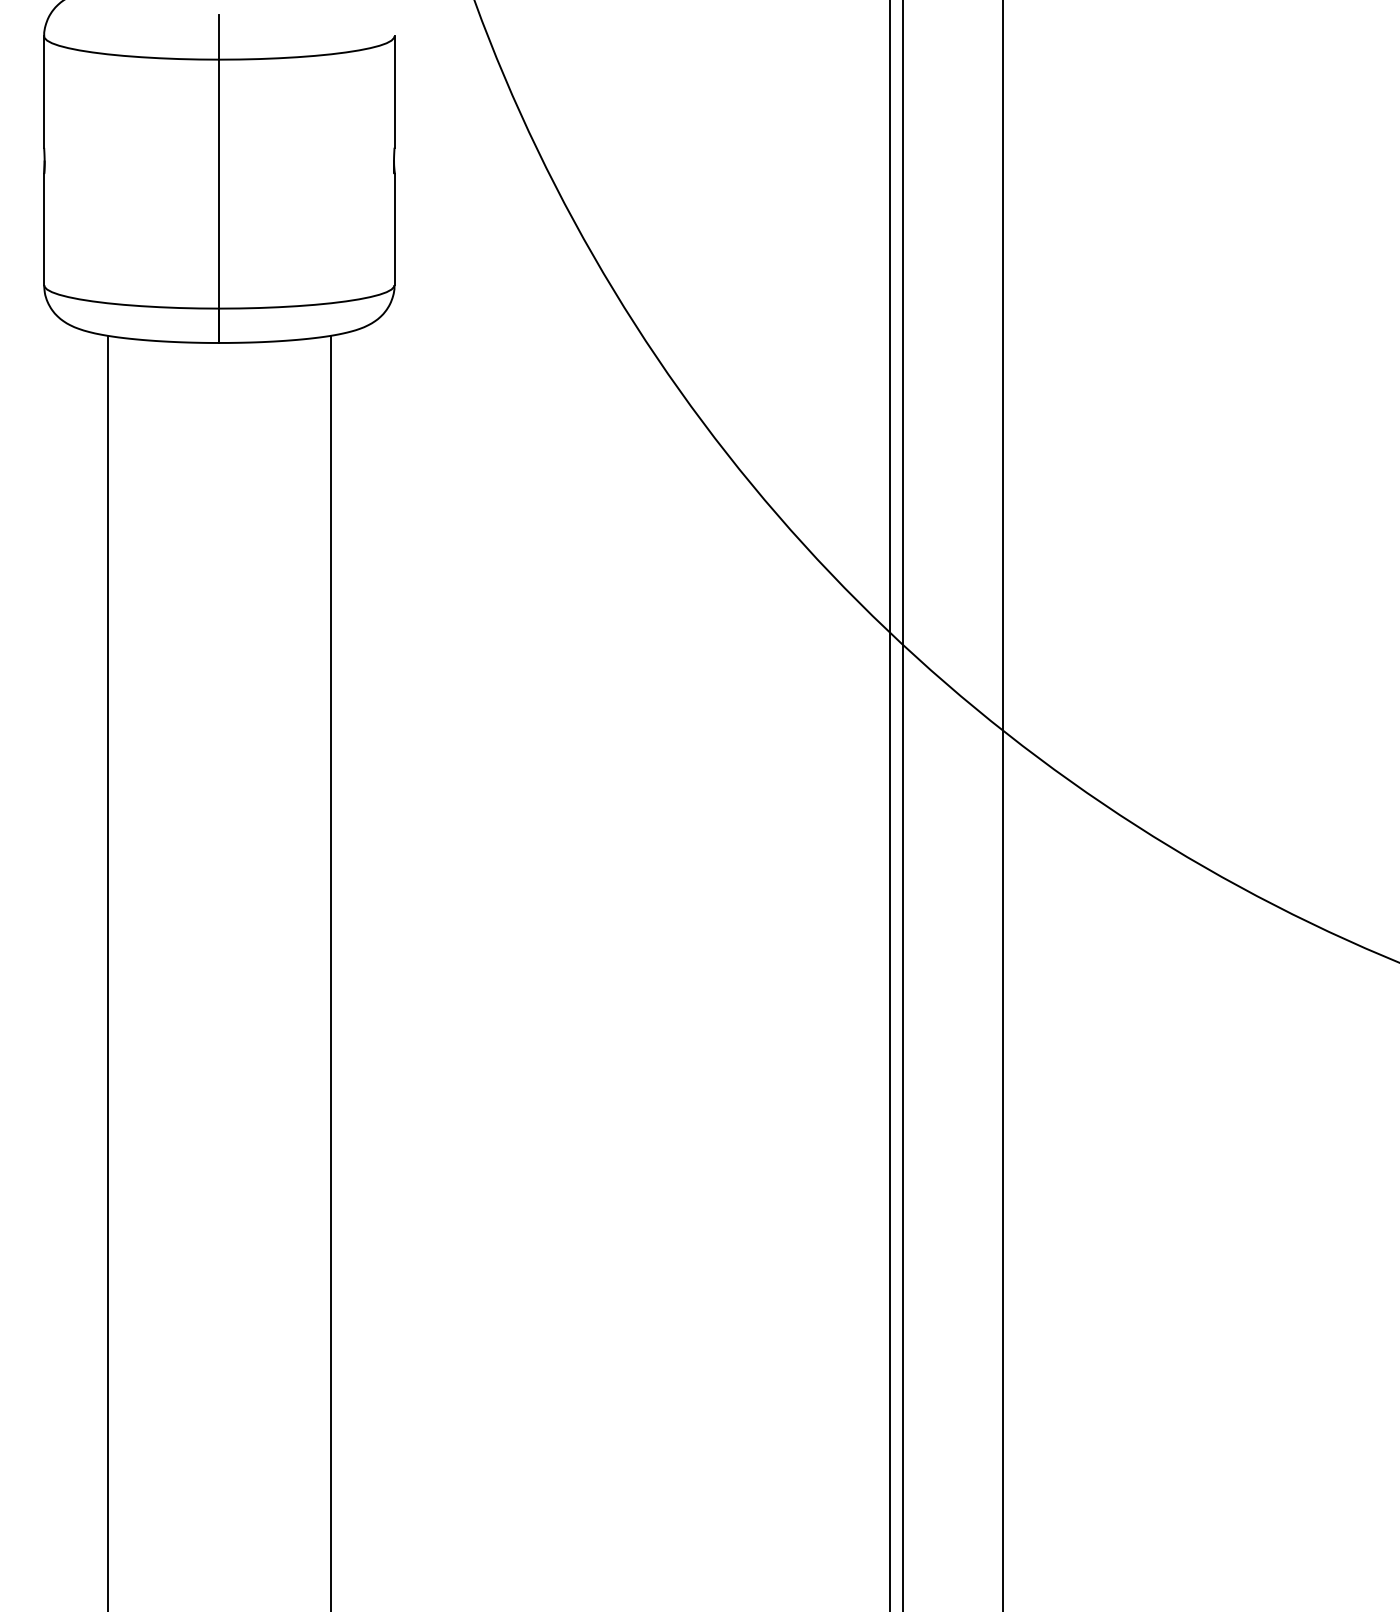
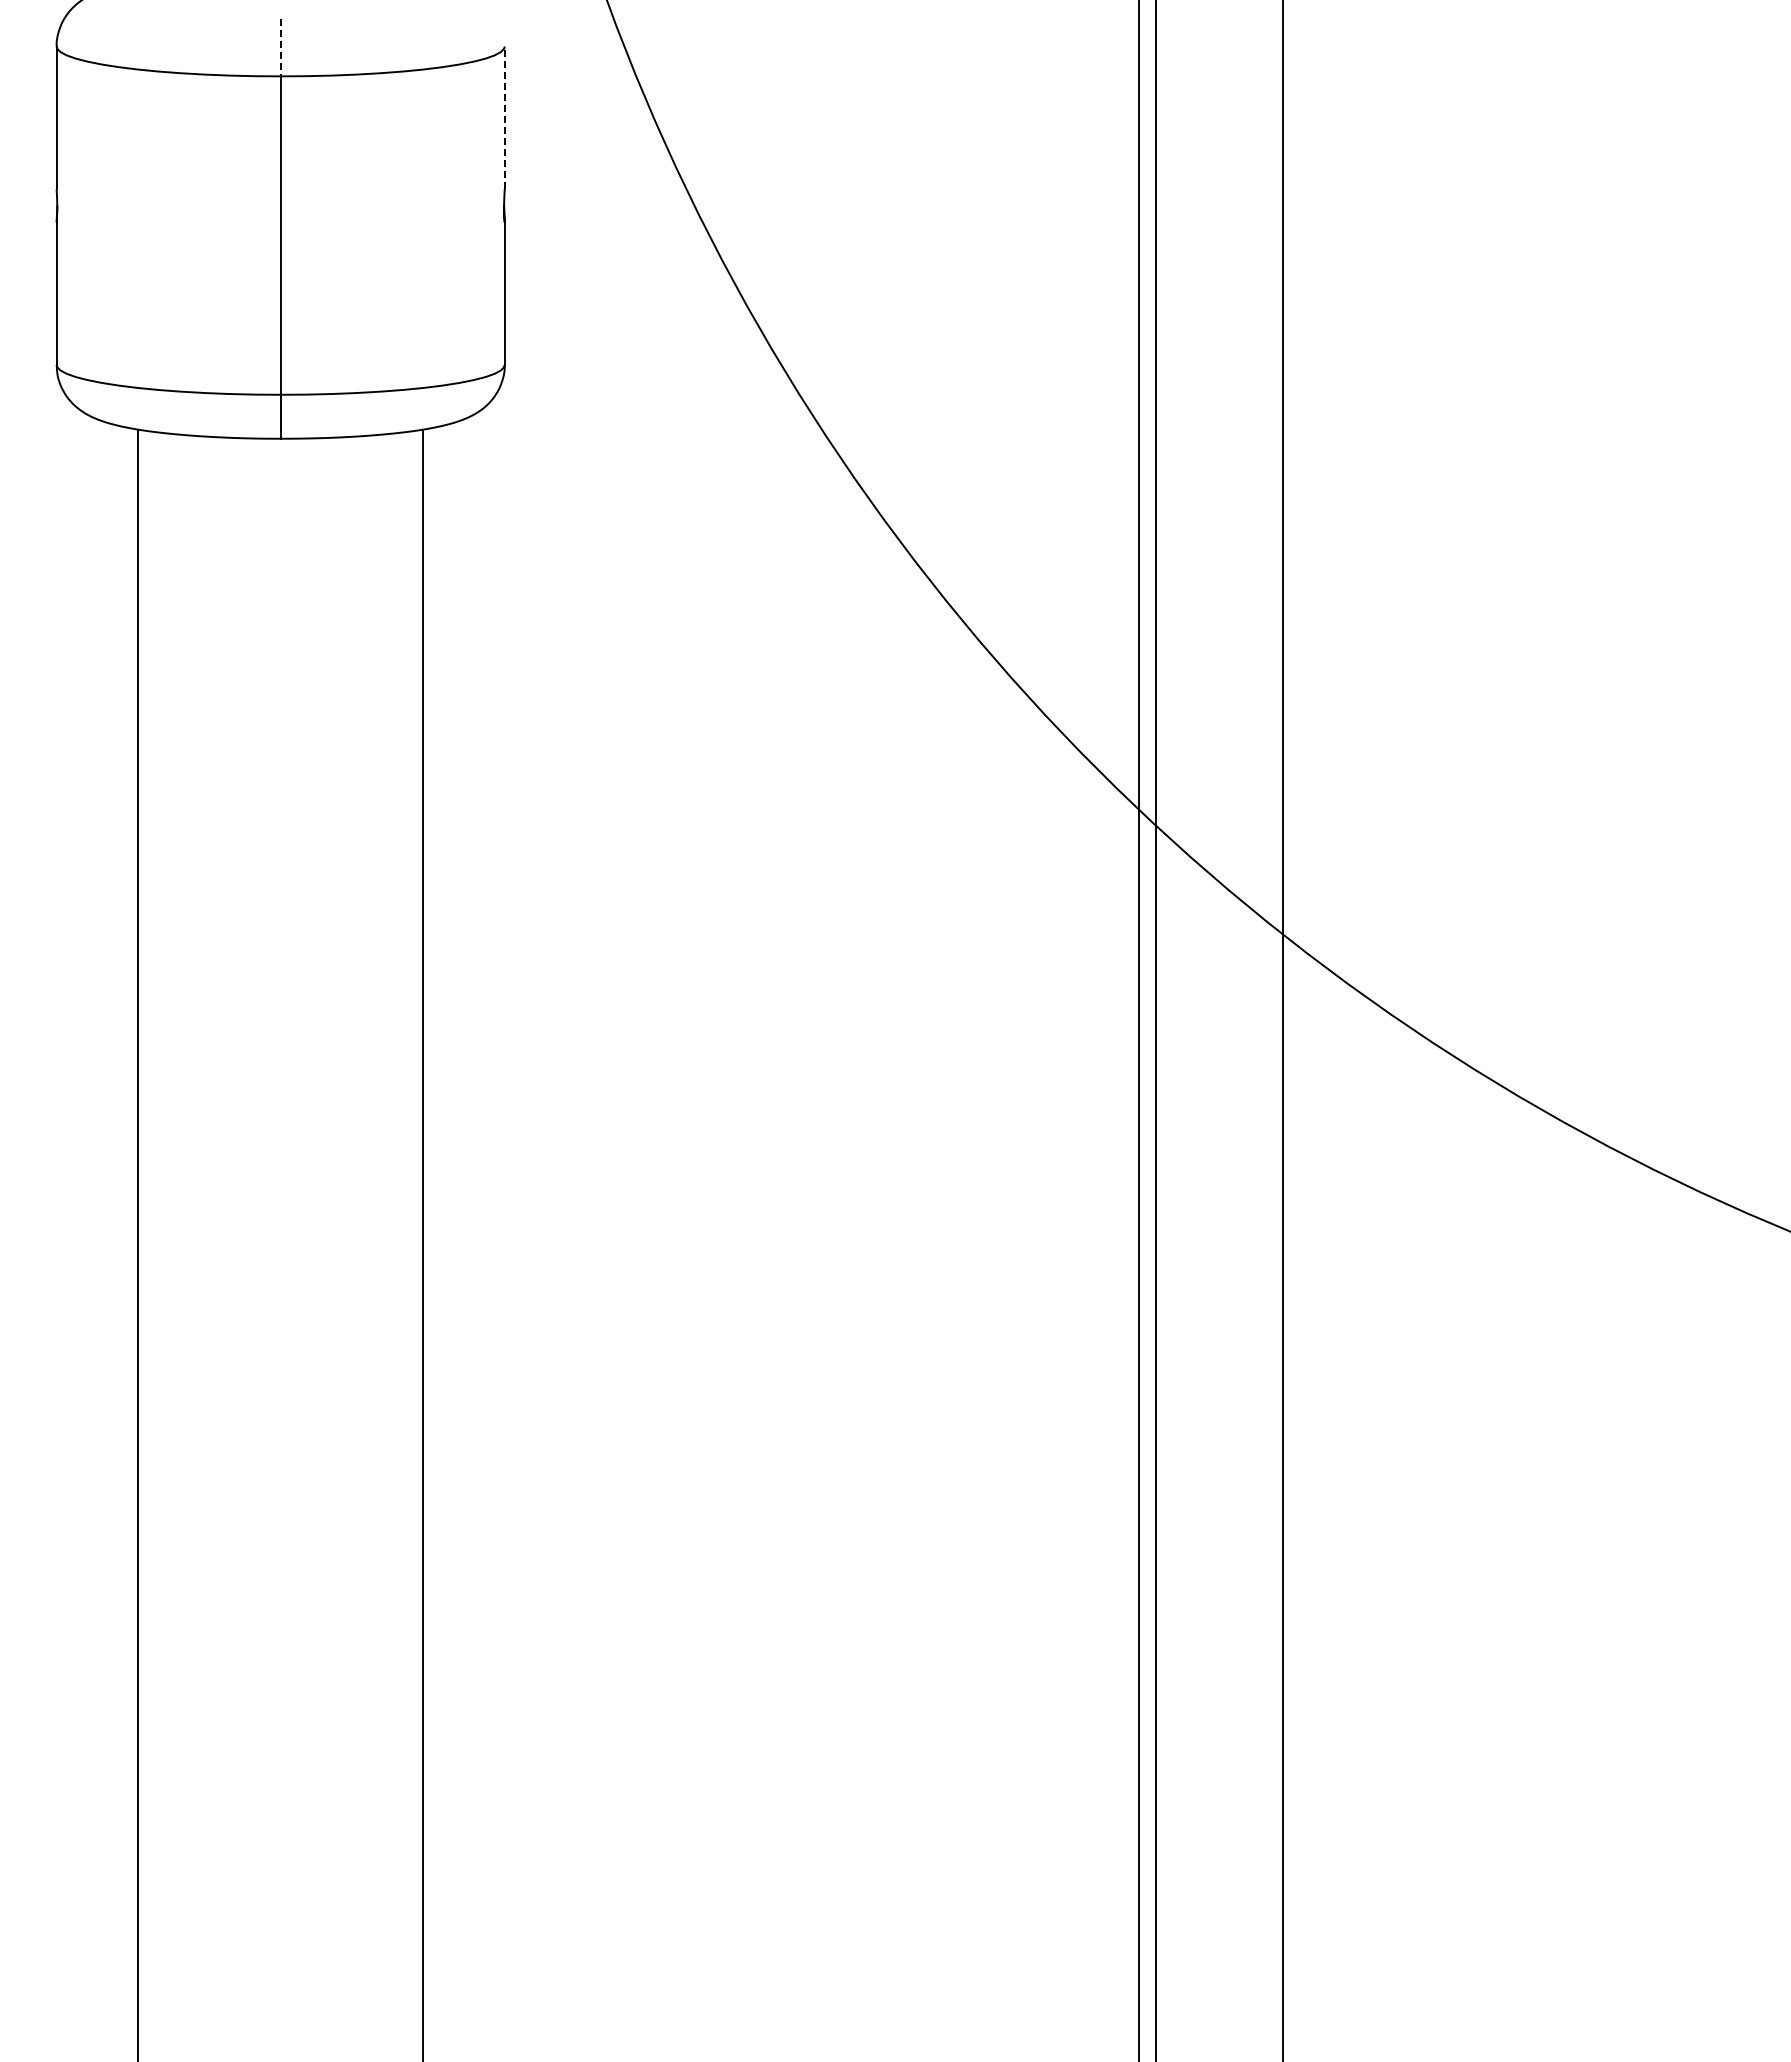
line: (219, 37) -> (280, 47), solid -> dashed
line: (394, 91) -> (504, 117), solid -> dashed

